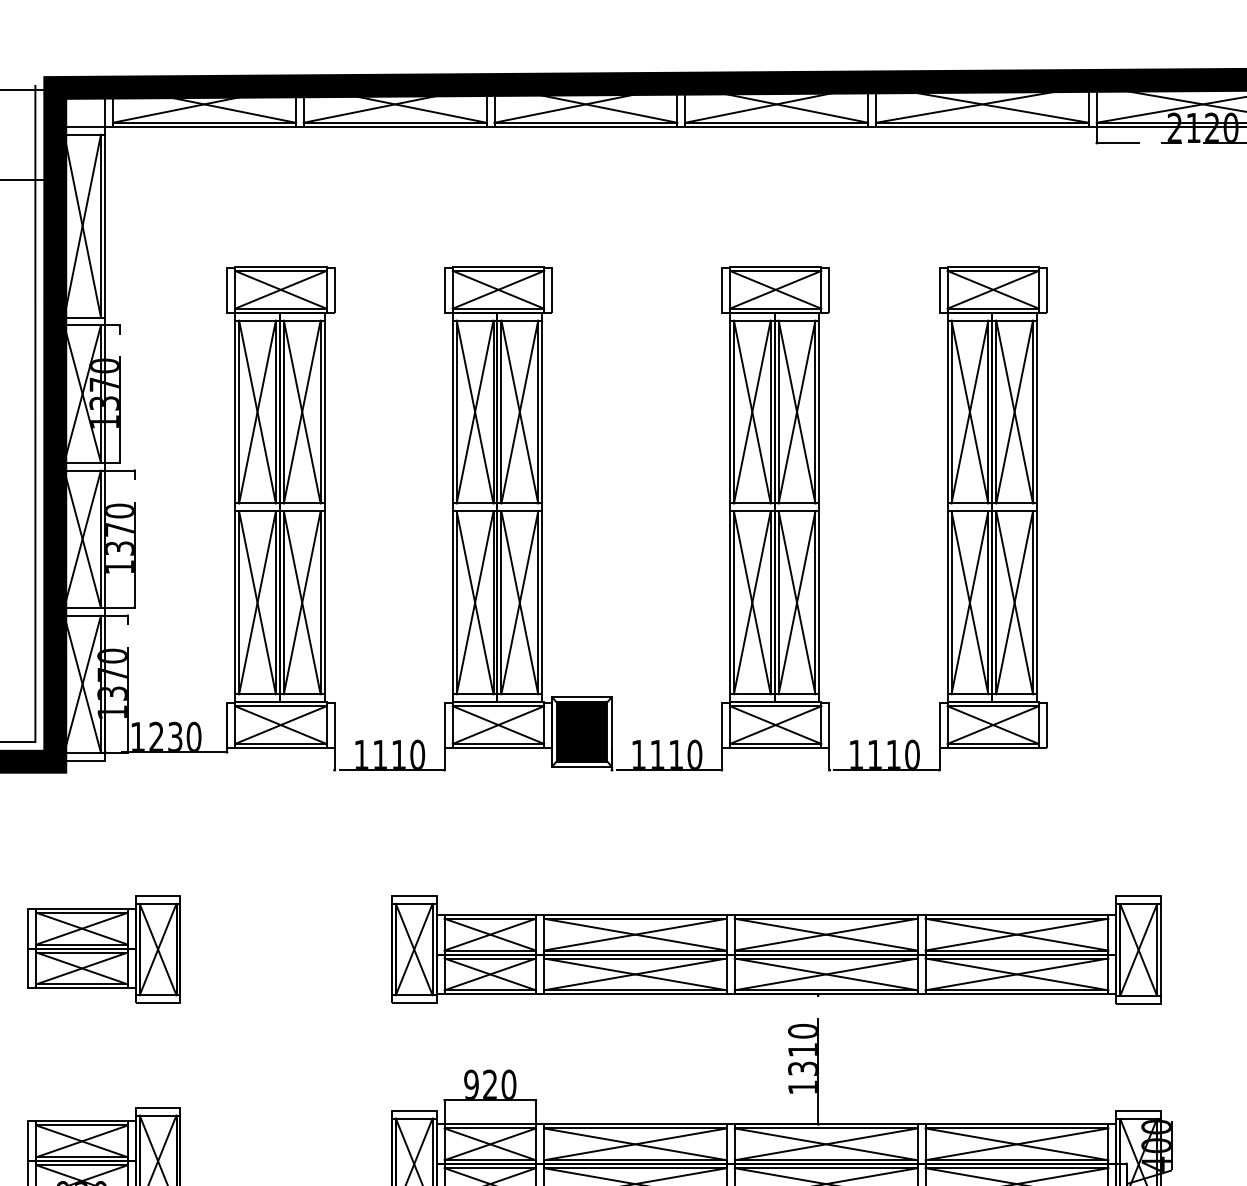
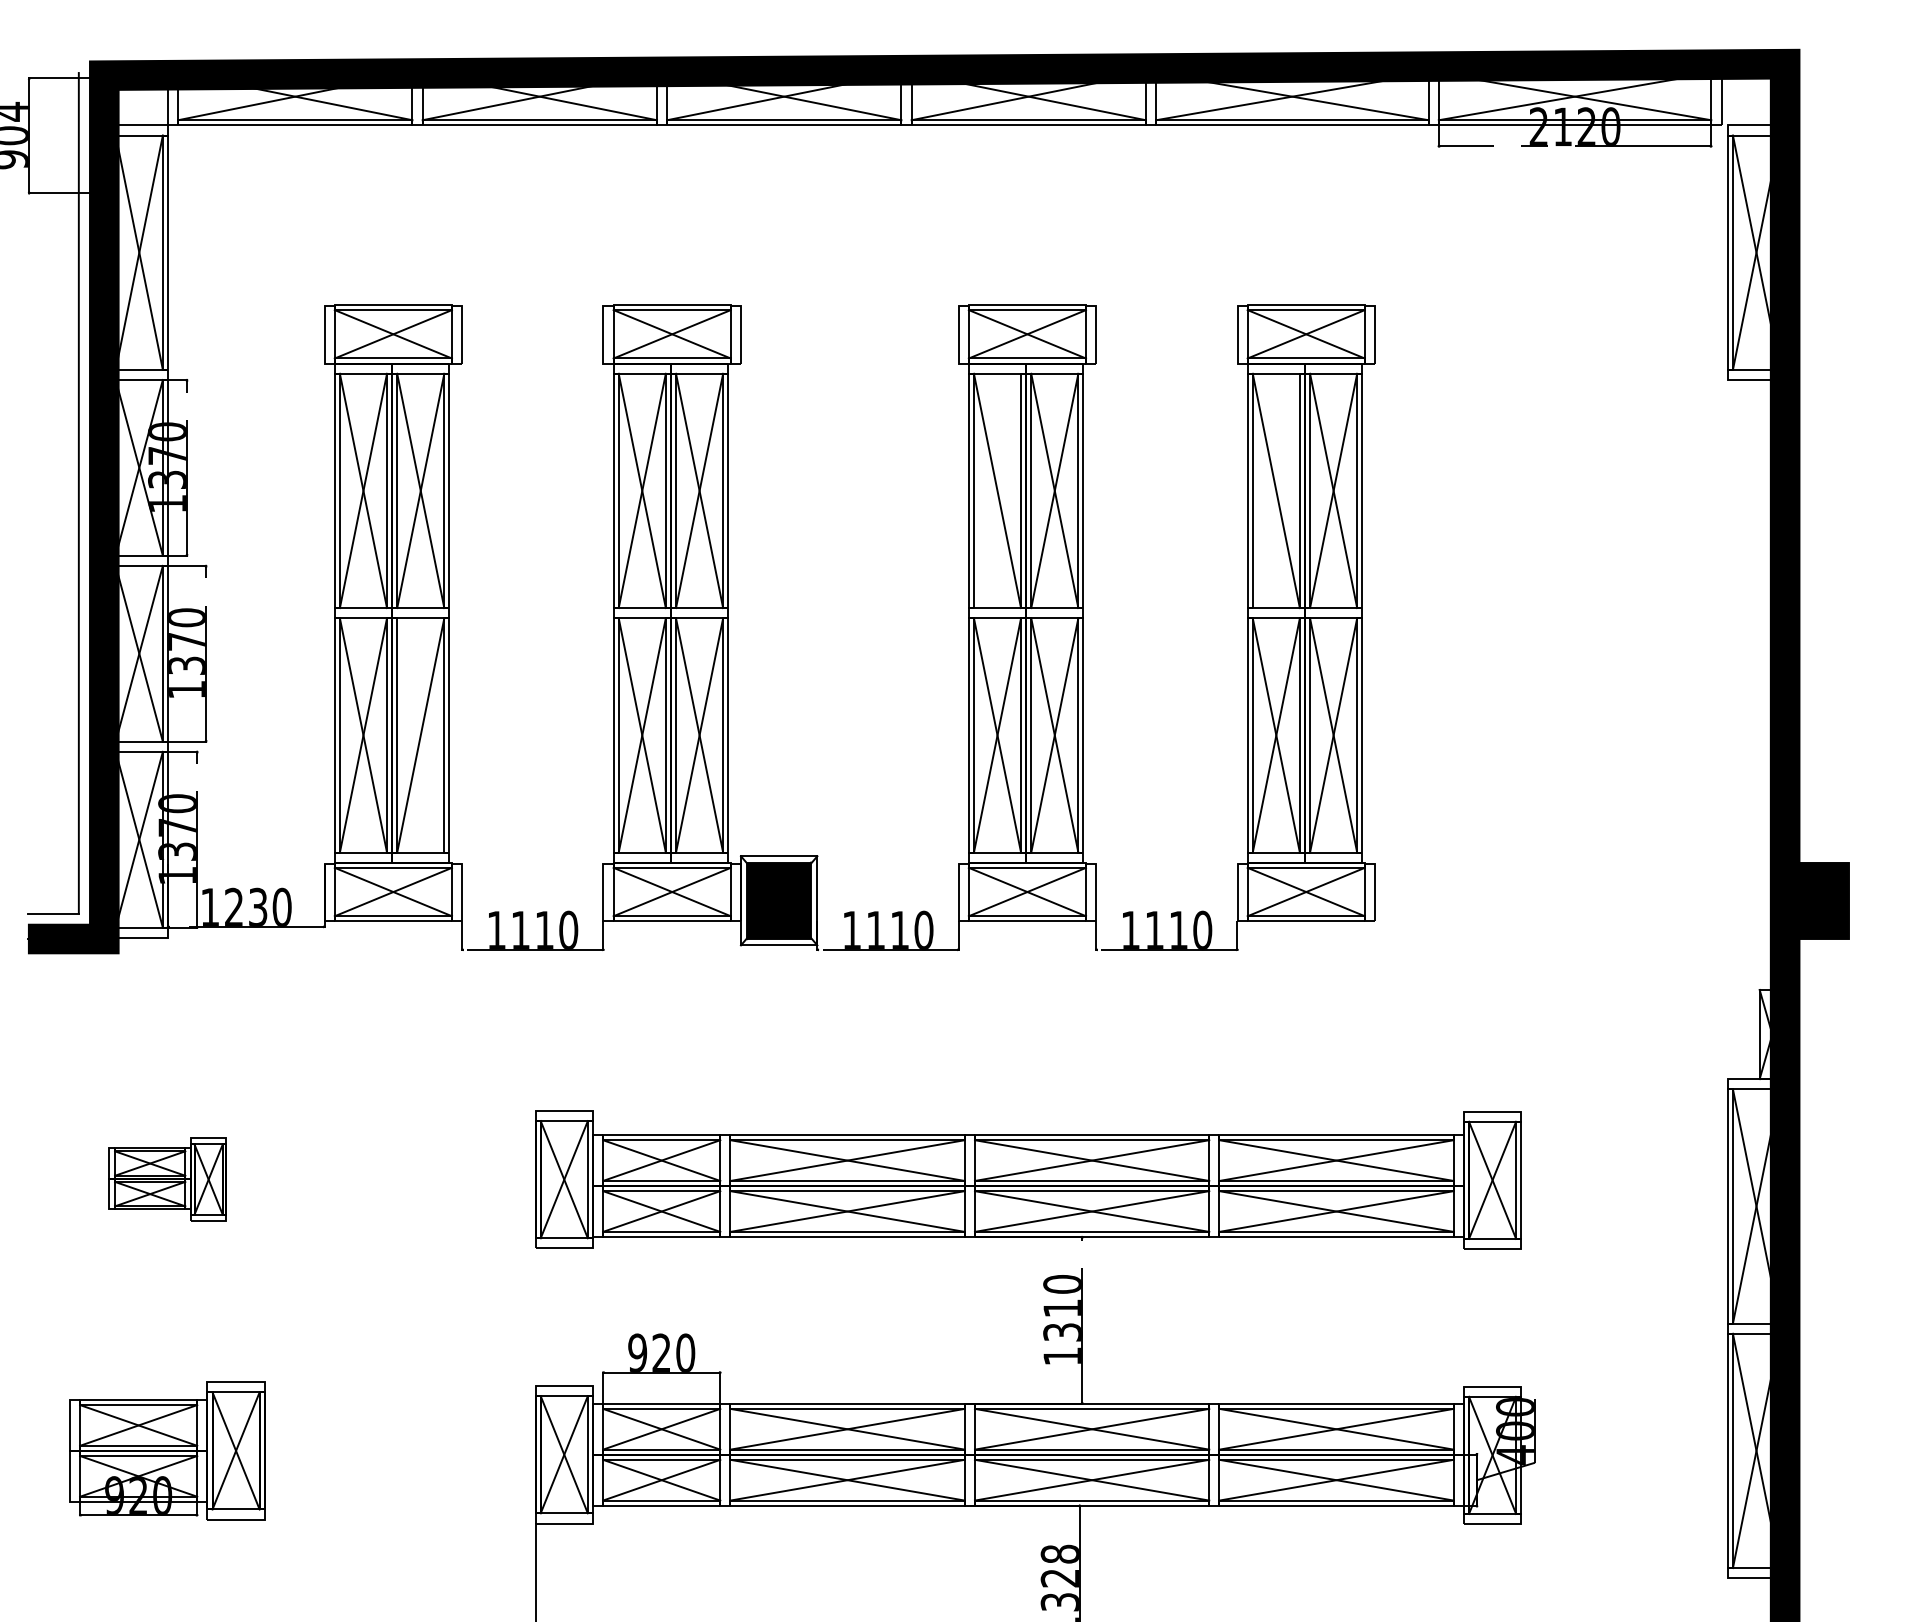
line: (752, 411) -> (997, 490), removed
line: (969, 411) -> (1275, 490), removed
line: (302, 602) -> (420, 735), removed
part: (104, 949) -> (167, 1179), size x0.6

